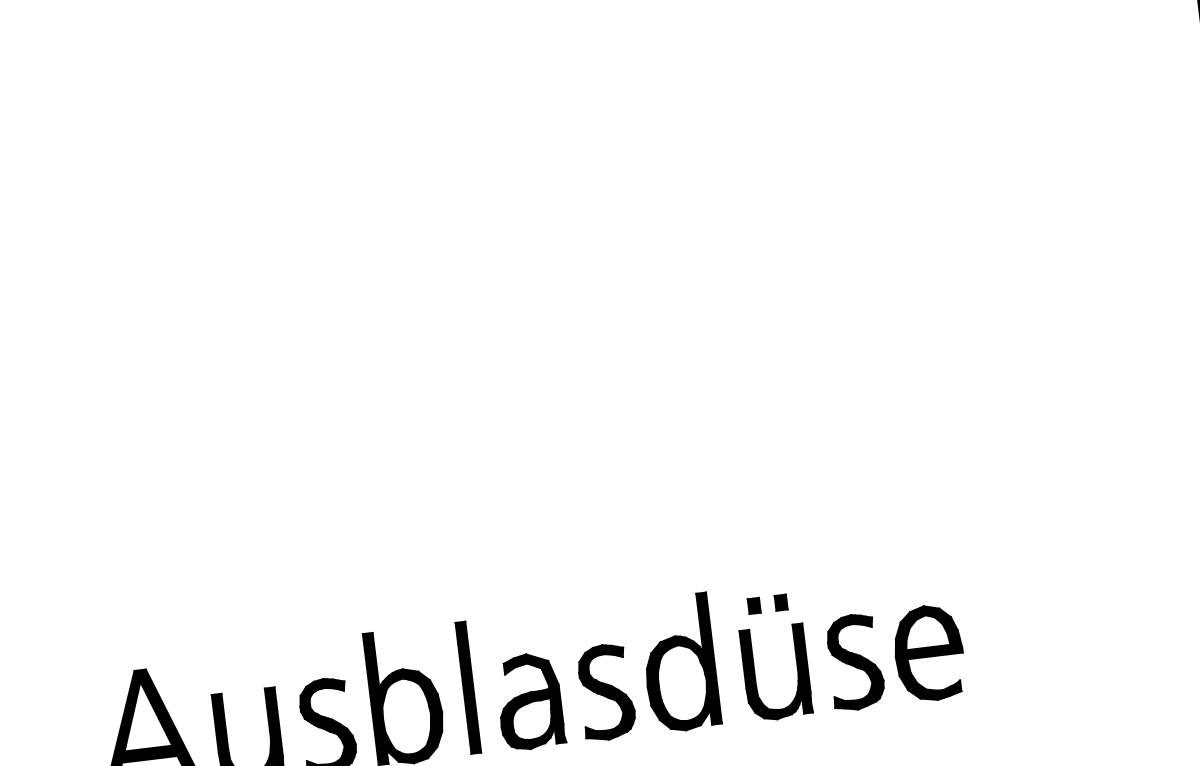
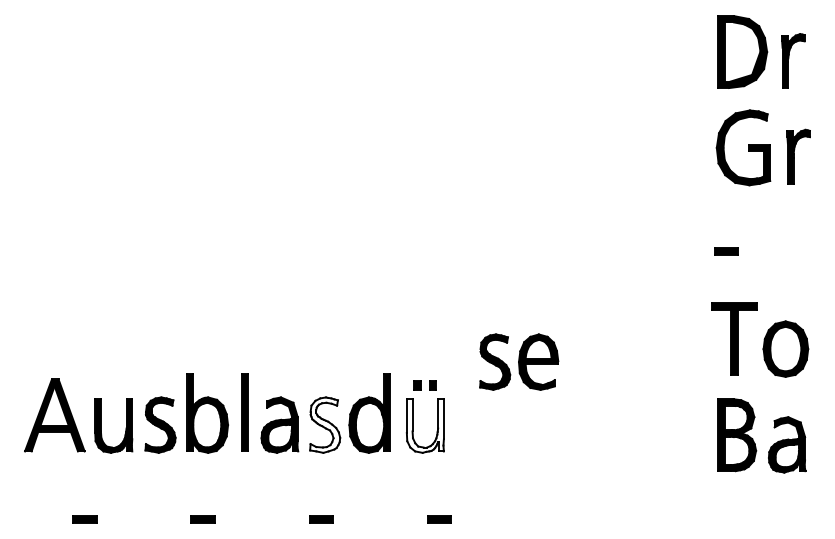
part: (896, 656) -> (519, 361), moved
fill: (774, 672) -> (424, 425), removed
fill: (606, 691) -> (325, 424), removed

